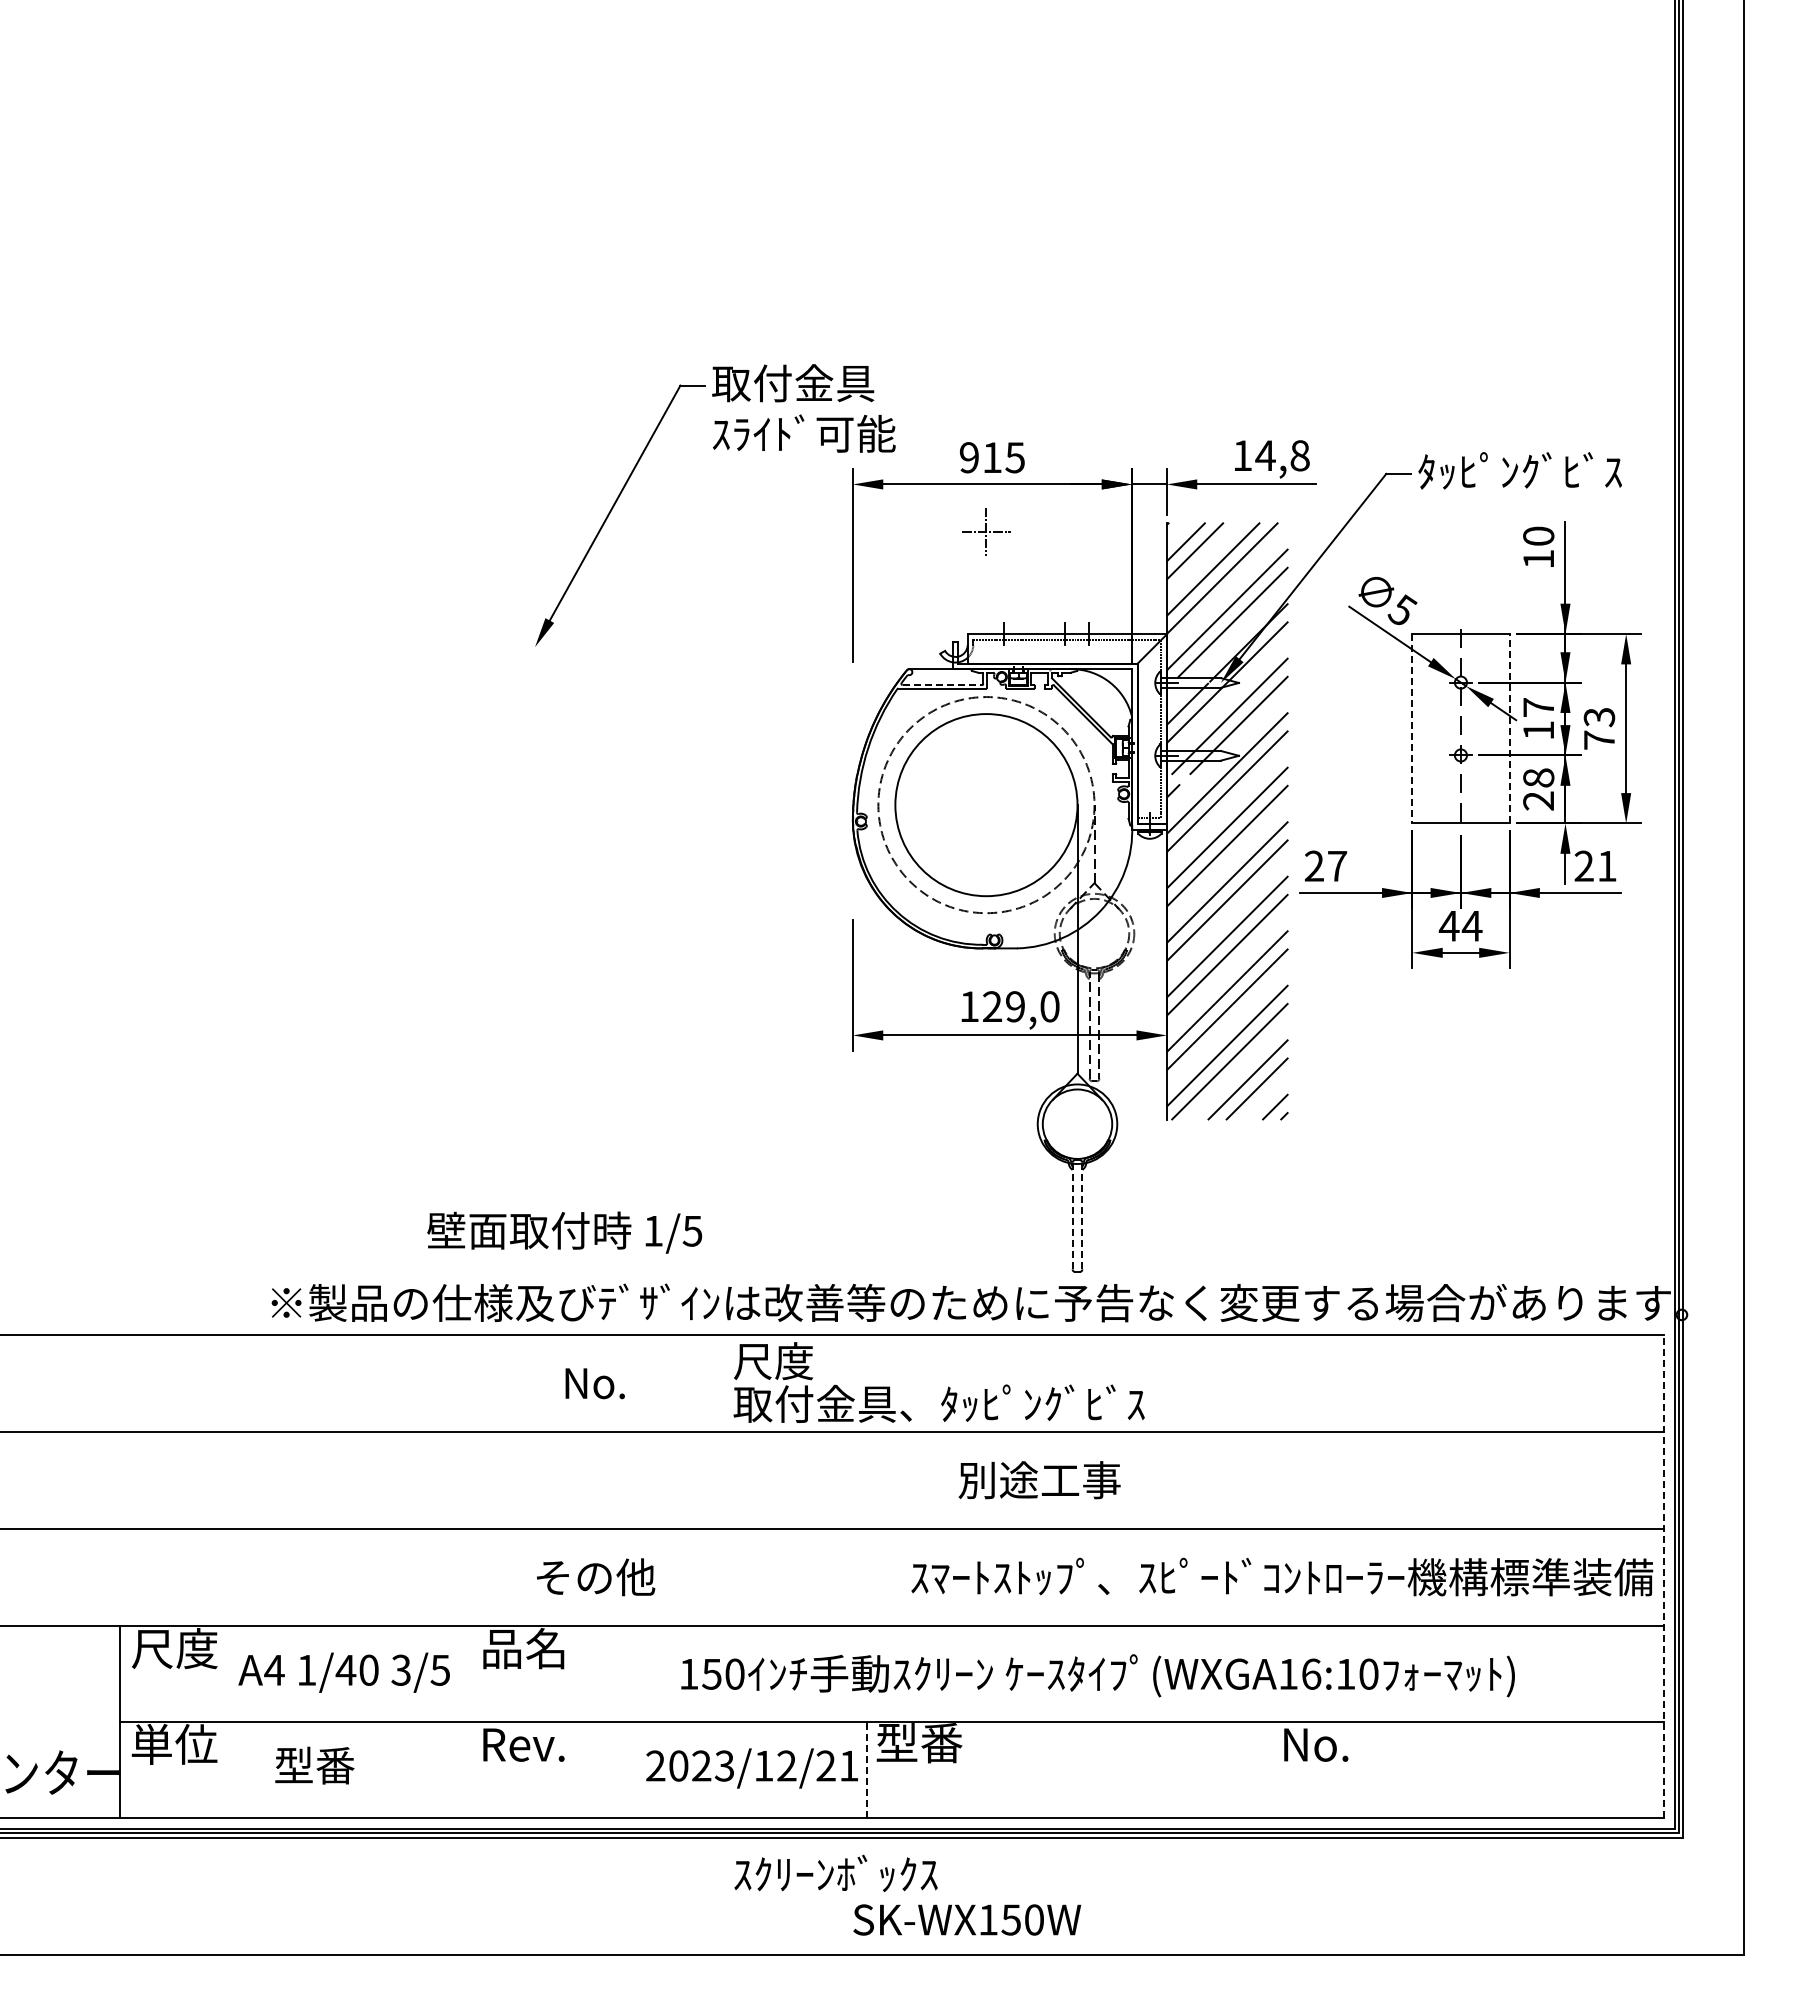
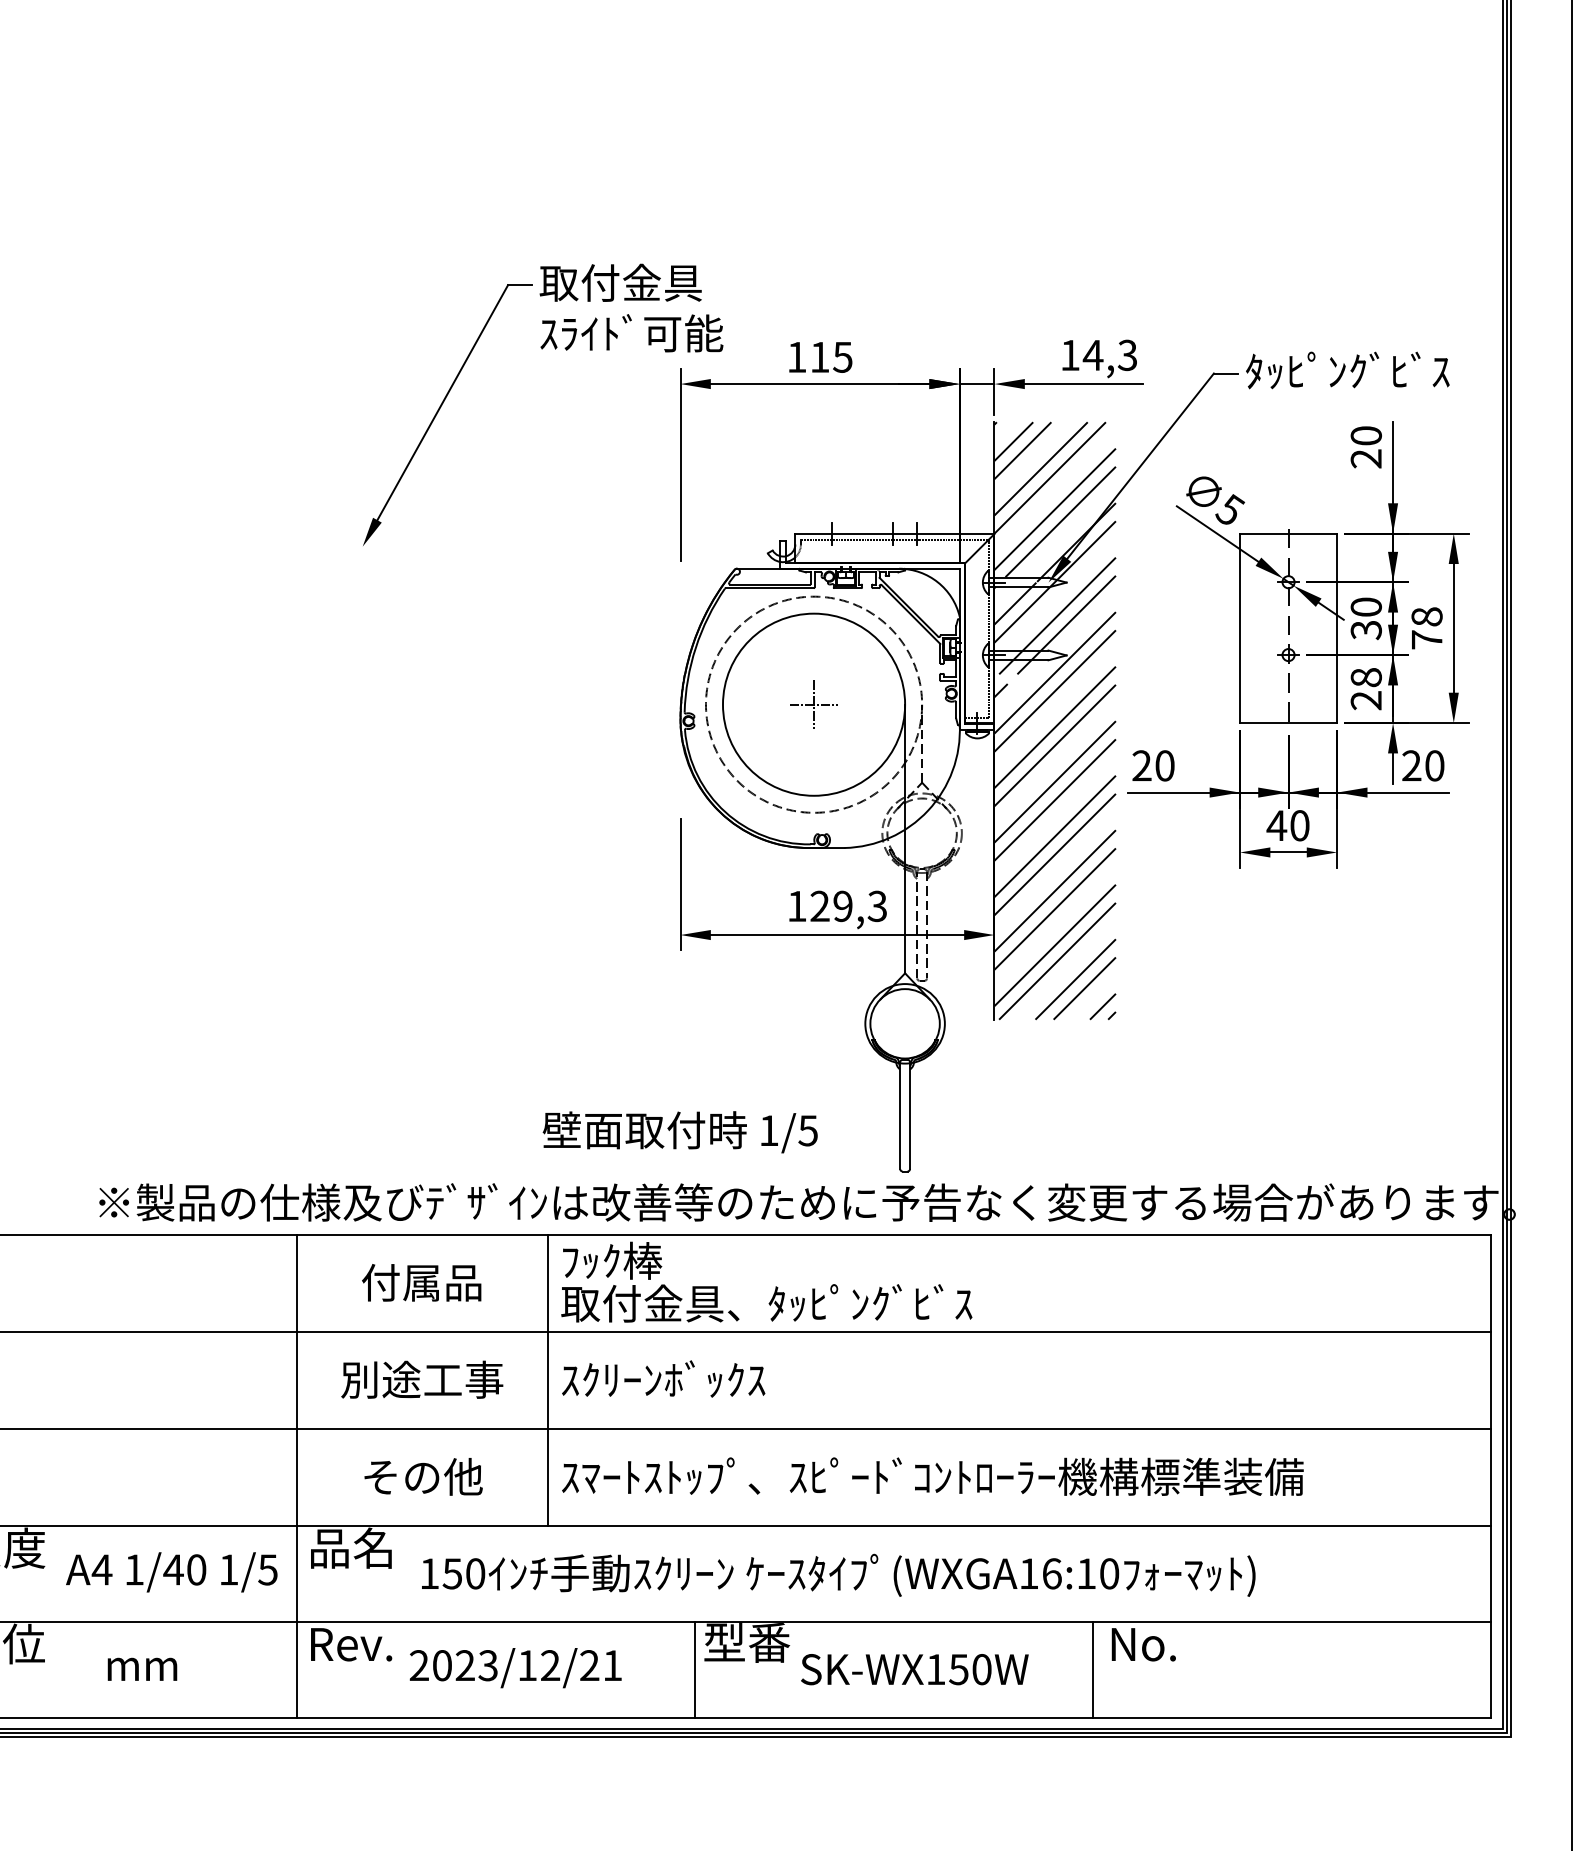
text: (1299, 455) -> (1127, 355), 14,8 -> 14,3
text: (968, 457) -> (796, 357), 915 -> 115
part: (986, 531) -> (814, 704), moved
text: (1538, 558) -> (1366, 458), 10 -> 20
line: (942, 684) -> (770, 584), dashed -> solid
text: (1598, 717) -> (1426, 617), 73 -> 78
text: (1538, 719) -> (1366, 619), 17 -> 30
line: (1412, 728) -> (1240, 628), dashed -> solid
line: (1509, 728) -> (1337, 628), dashed -> solid
text: (1337, 865) -> (1165, 765), 27 -> 20
text: (1607, 865) -> (1435, 765), 21 -> 20
text: (1471, 925) -> (1299, 825), 44 -> 40
text: (1049, 1006) -> (877, 906), 129,0 -> 129,3
line: (1072, 1215) -> (900, 1115), dashed -> solid
line: (1082, 1216) -> (910, 1116), dashed -> solid
text: (564, 1232) -> (680, 1132), moved
text: (784, 1361) -> (612, 1261), 尺度 -> ﾌｯｸ棒
text: (593, 1383) -> (421, 1283), No. -> 付属品
line: (720, 1480) -> (548, 1380), added
text: (1039, 1480) -> (422, 1380), moved
line: (469, 1575) -> (297, 1475), added
line: (1663, 1575) -> (1491, 1475), dashed -> solid
text: (1282, 1576) -> (933, 1476), moved
text: (400, 1669) -> (228, 1569), 3/5 -> 1/5
text: (1097, 1675) -> (838, 1575), moved
text: (314, 1765) -> (142, 1665), 型番 -> mm
text: (751, 1768) -> (515, 1668), moved
line: (1265, 1769) -> (1093, 1669), added
line: (867, 1770) -> (695, 1670), dashed -> solid
text: (835, 1873) -> (663, 1379), moved
text: (967, 1919) -> (915, 1669), moved

